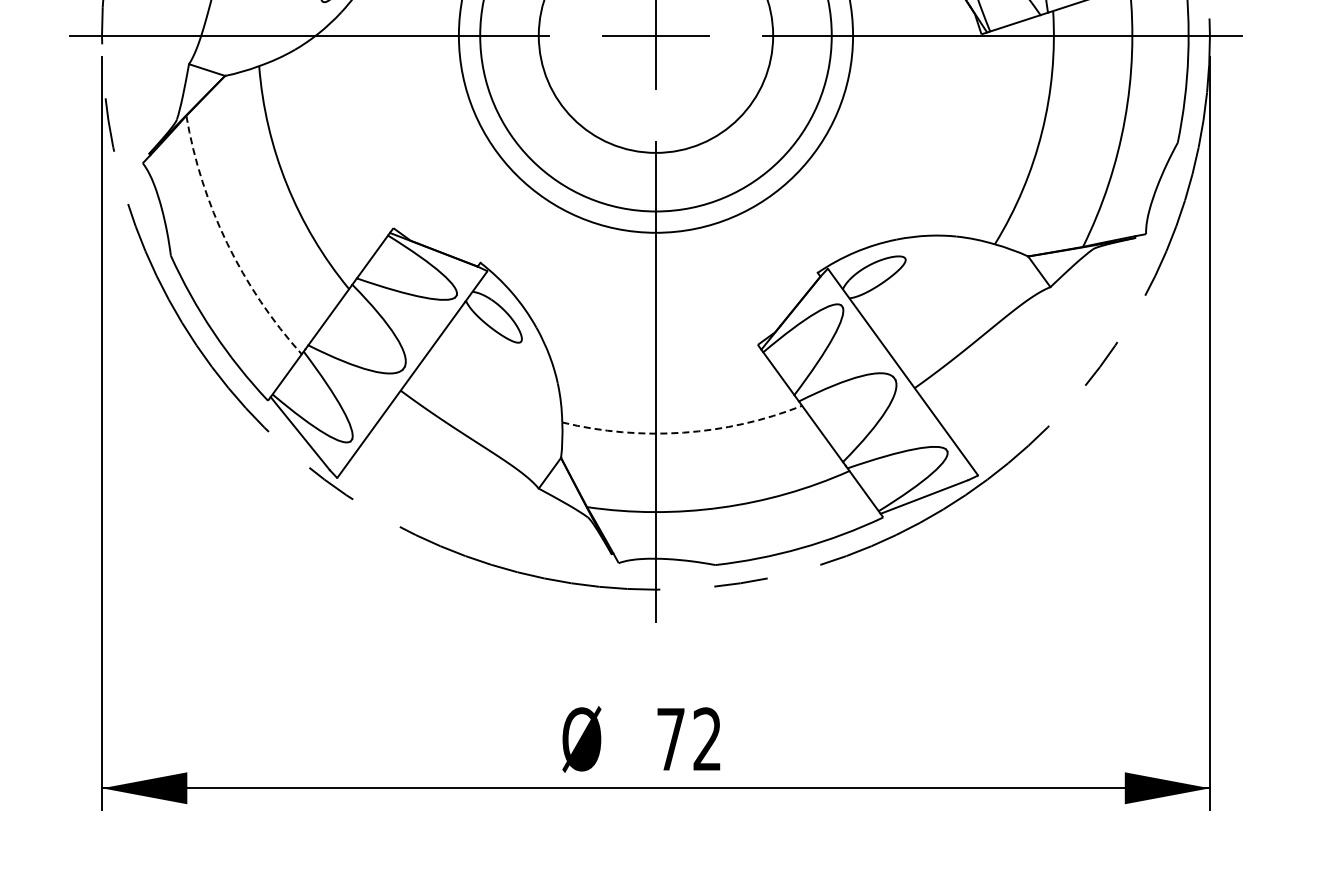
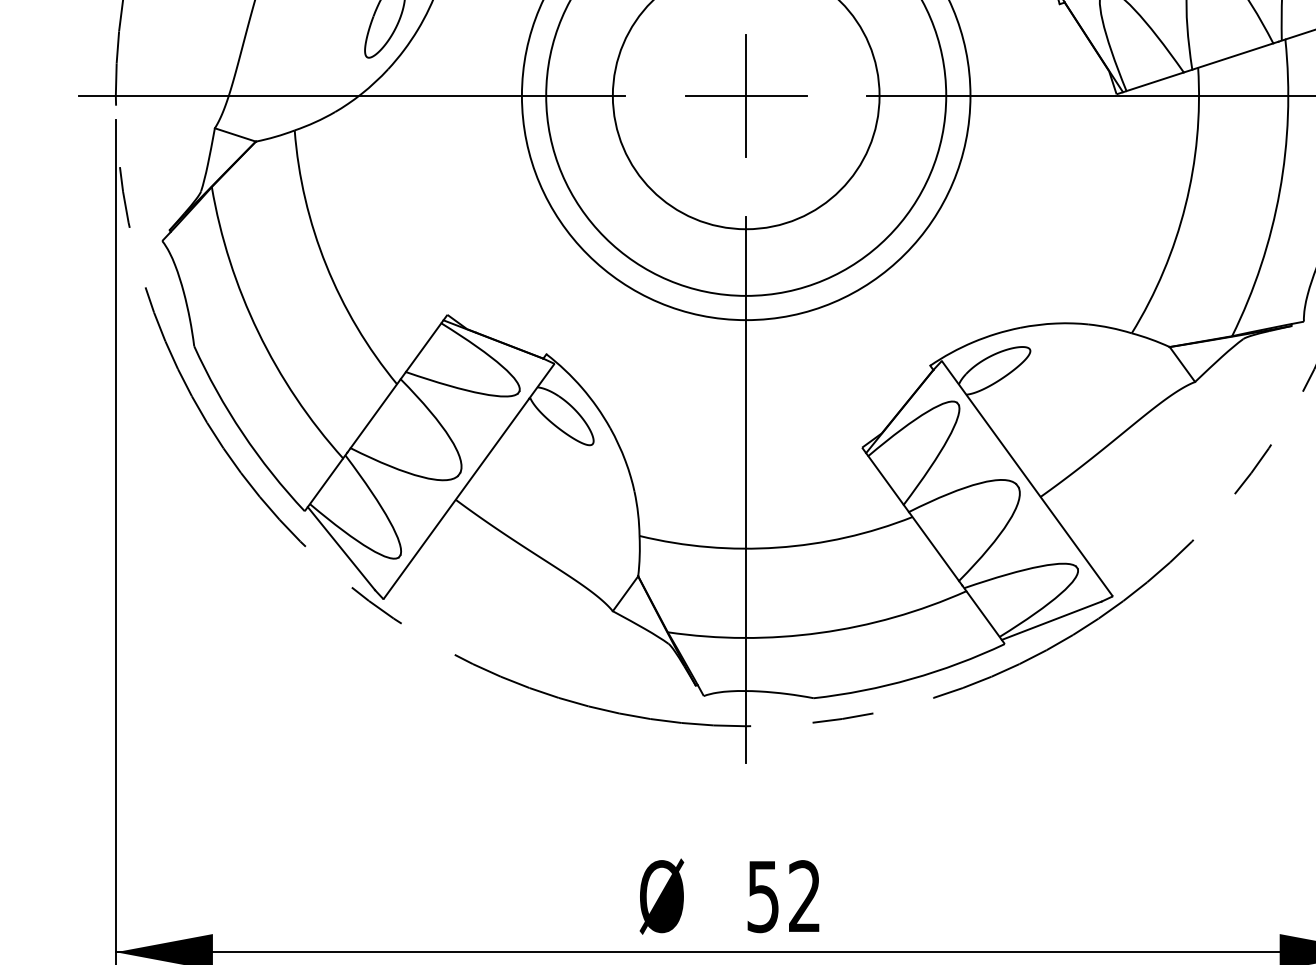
arc: (227, 243) -> (258, 332), dashed -> solid
arc: (683, 432) -> (777, 547), dashed -> solid
text: (670, 739) -> (762, 896), 72 -> 52

